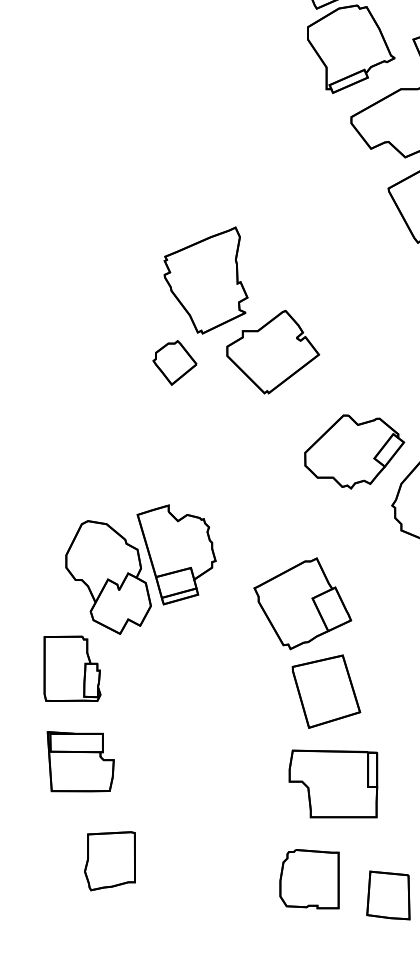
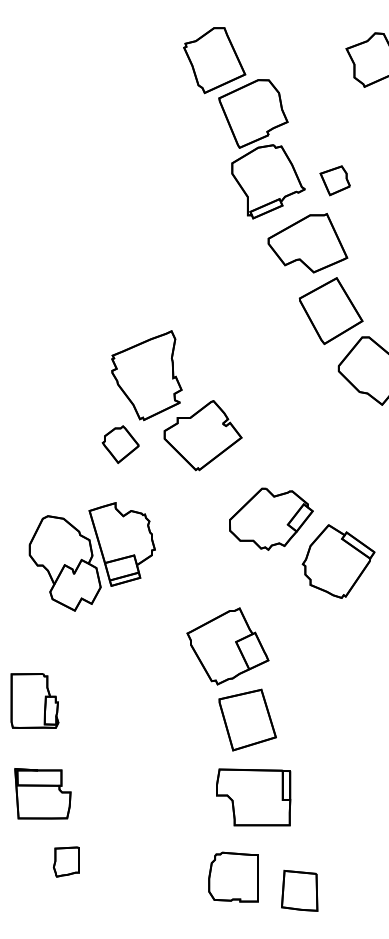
part: (139, 569) -> (91, 556), moved
part: (80, 761) -> (42, 793), moved
part: (110, 860) -> (66, 861), size x0.6

